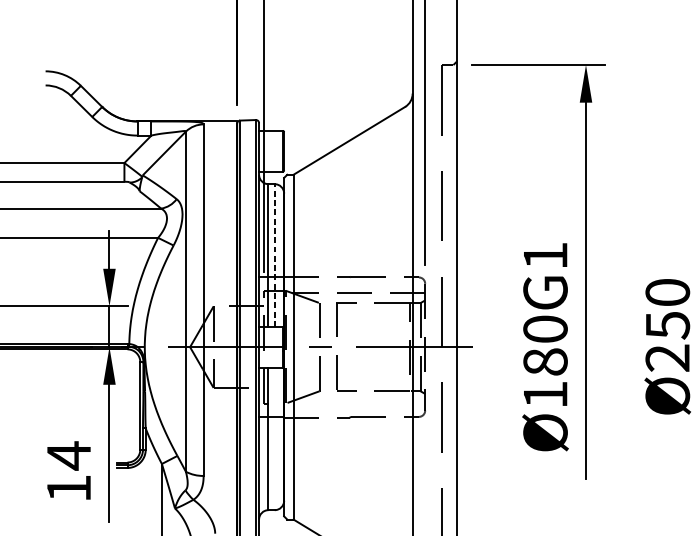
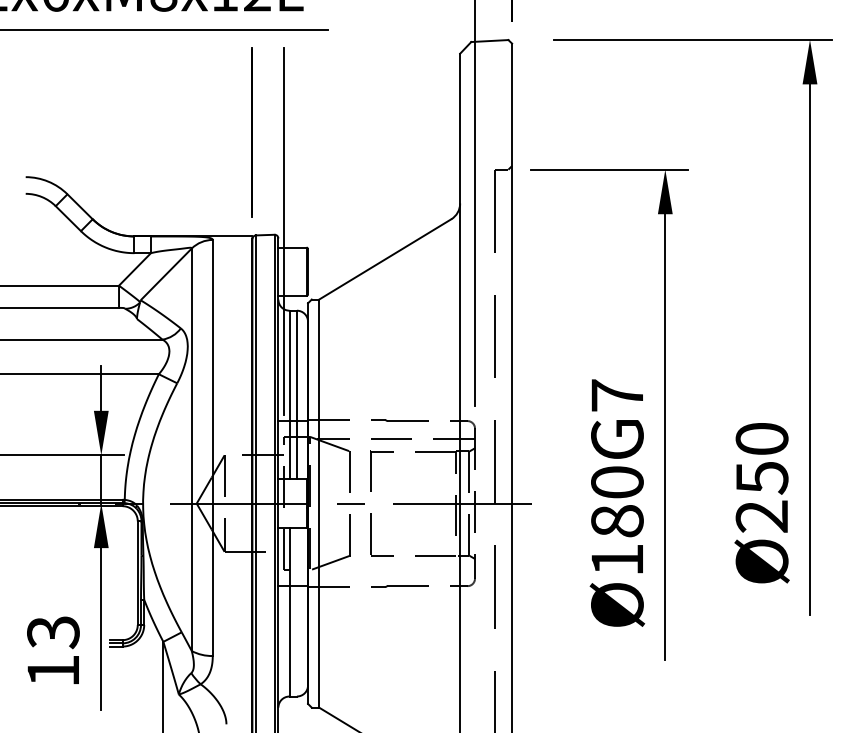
line: (274, 254) -> (296, 394), dashed -> solid
text: (544, 255) -> (616, 395), Ø180G1 -> Ø180G7
text: (69, 455) -> (53, 631), 14 -> 13

